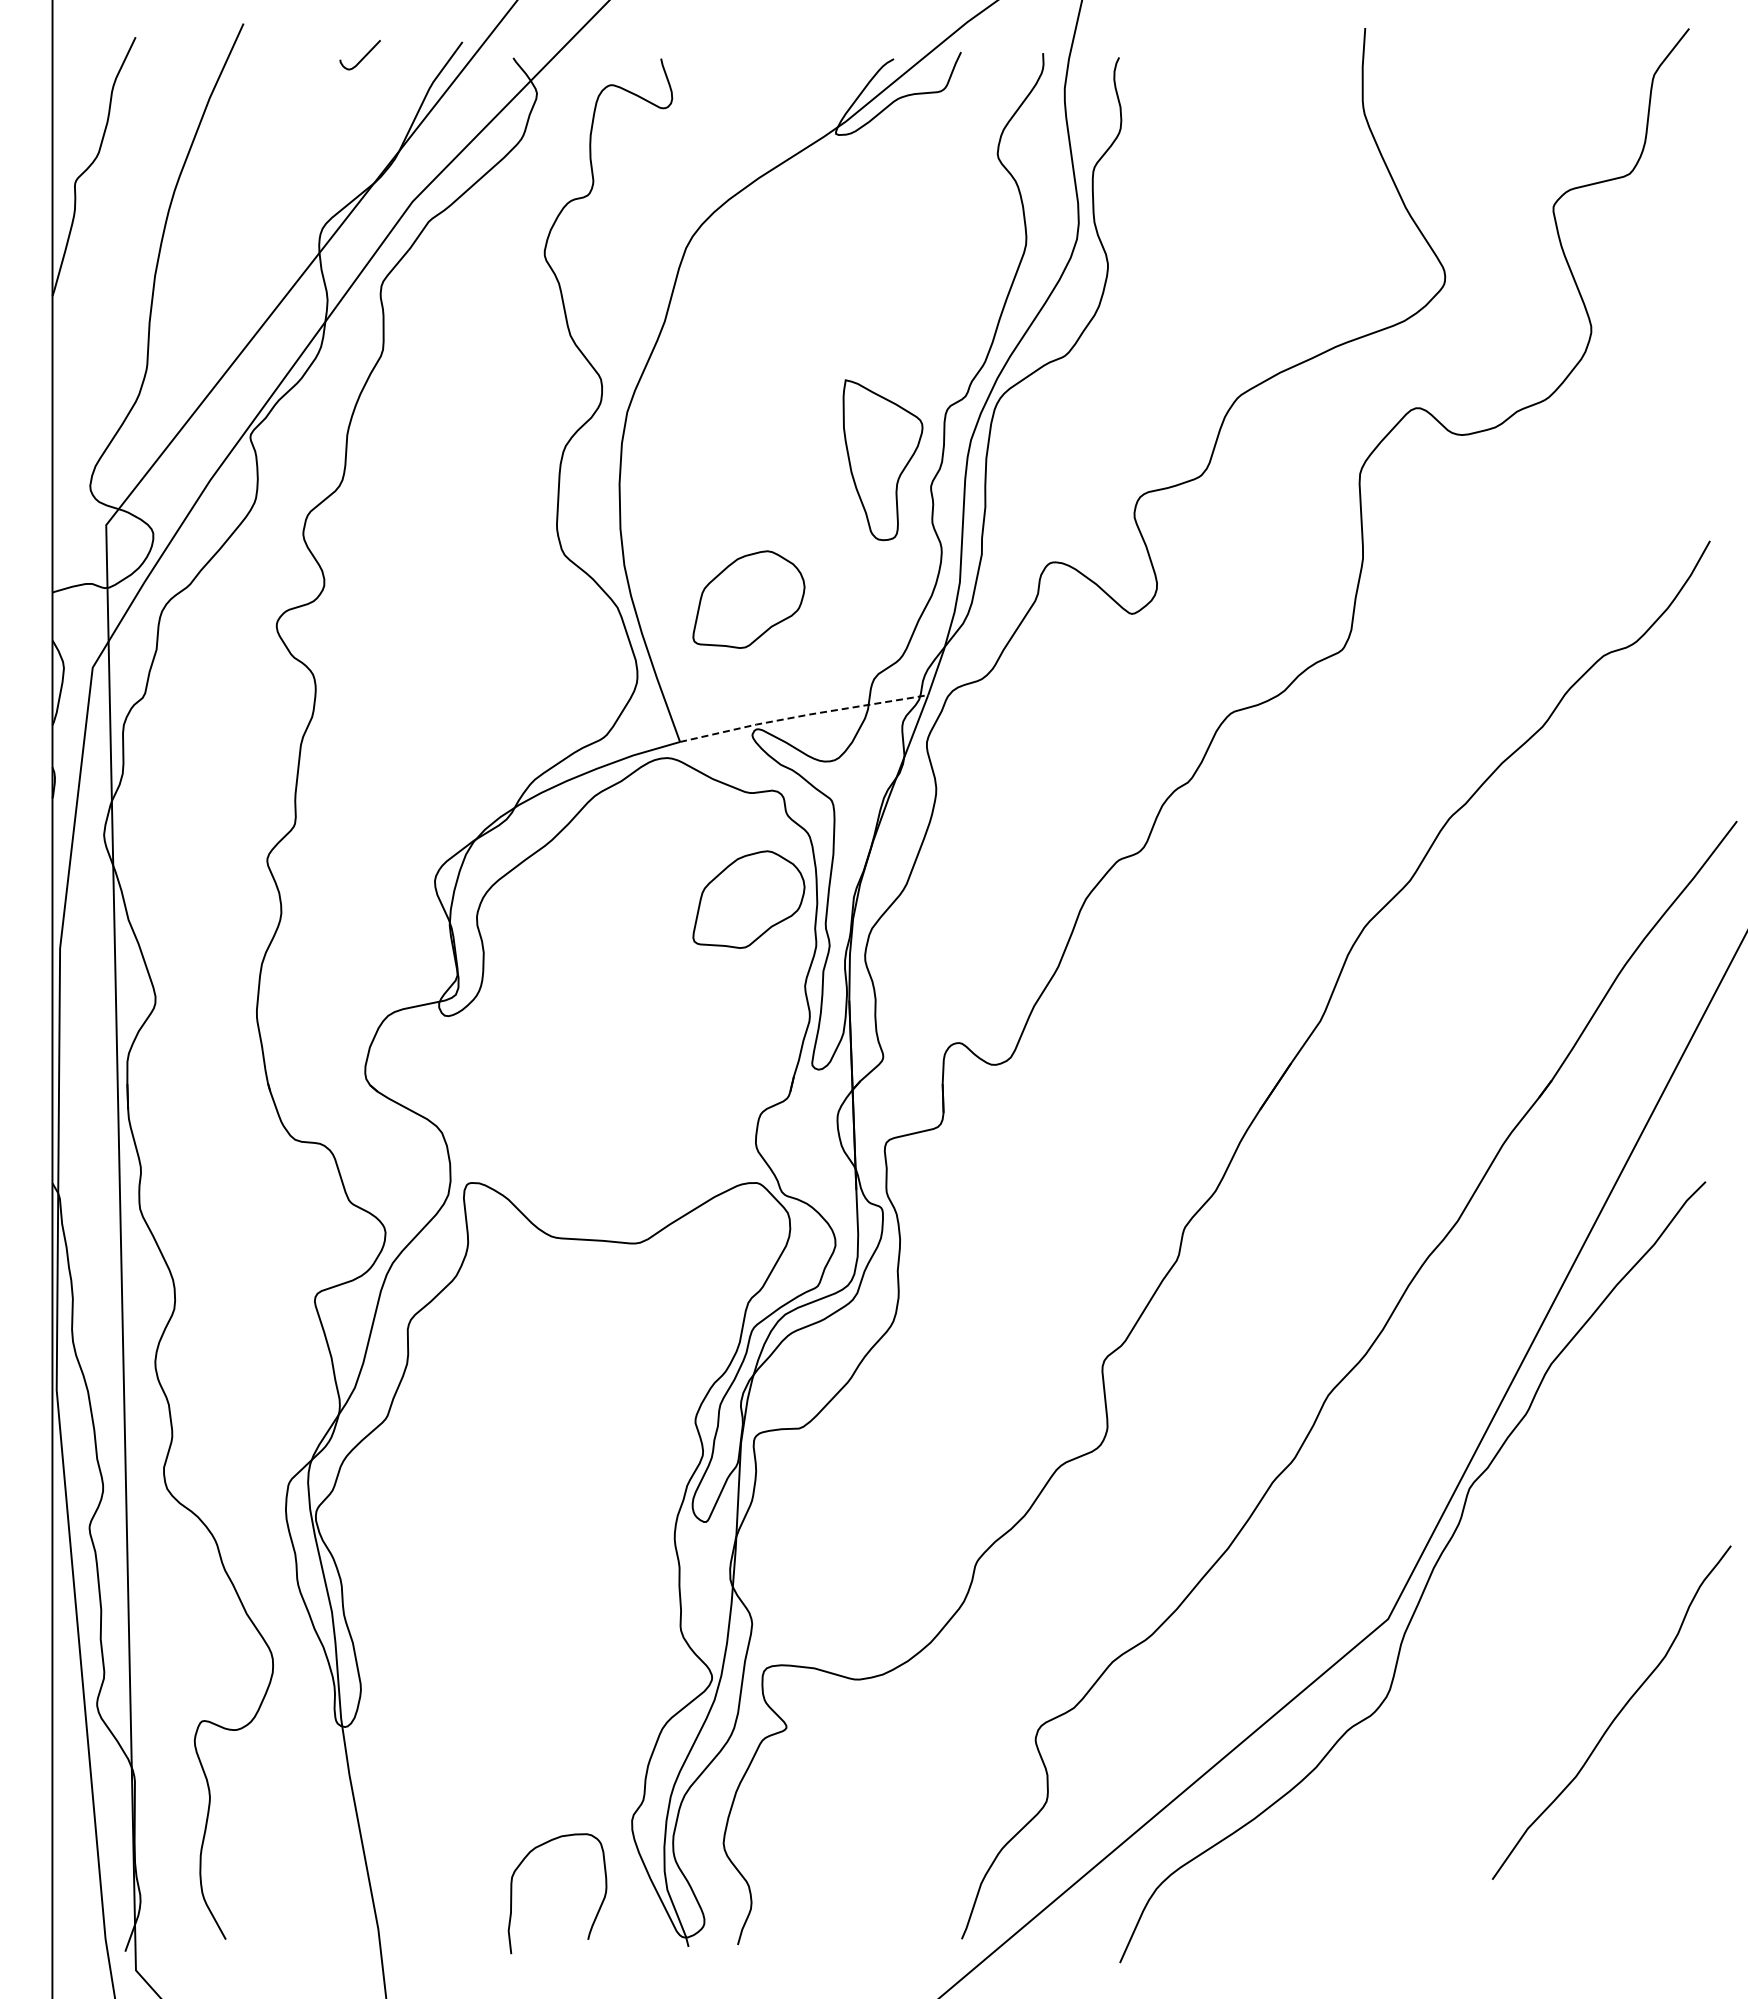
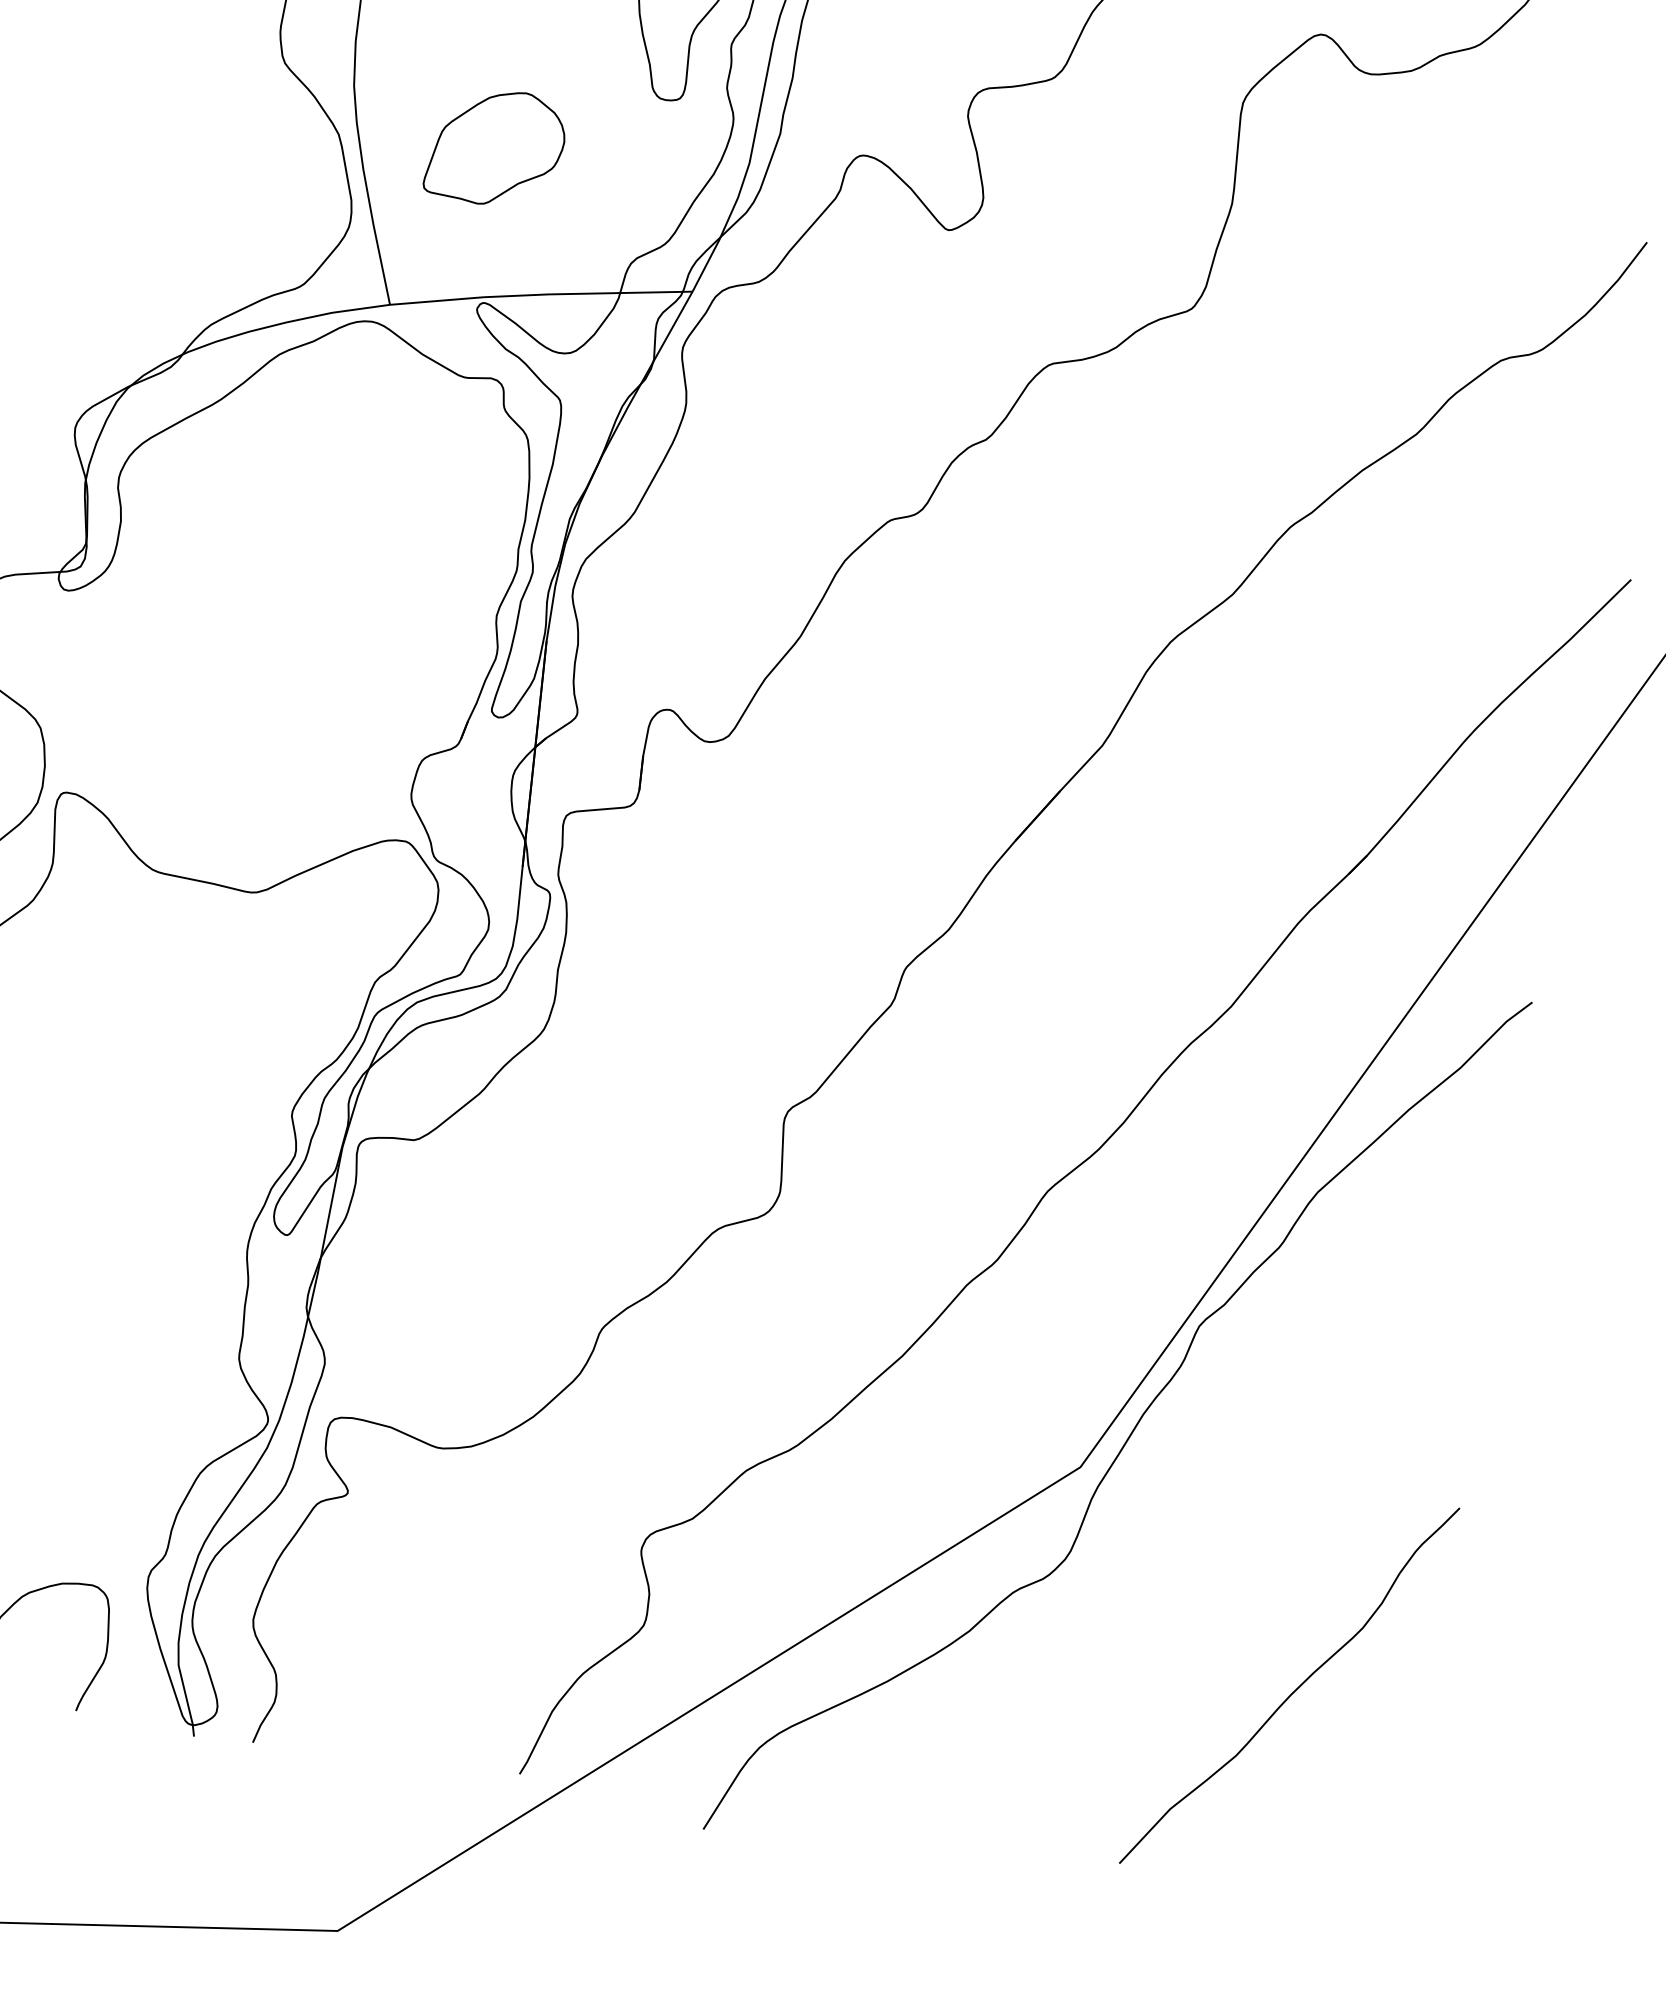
line: (803, 715) -> (541, 294), dashed -> solid
part: (748, 899) -> (444, 503), removed
curve: (1615, 1716) -> (1293, 1690), moved

